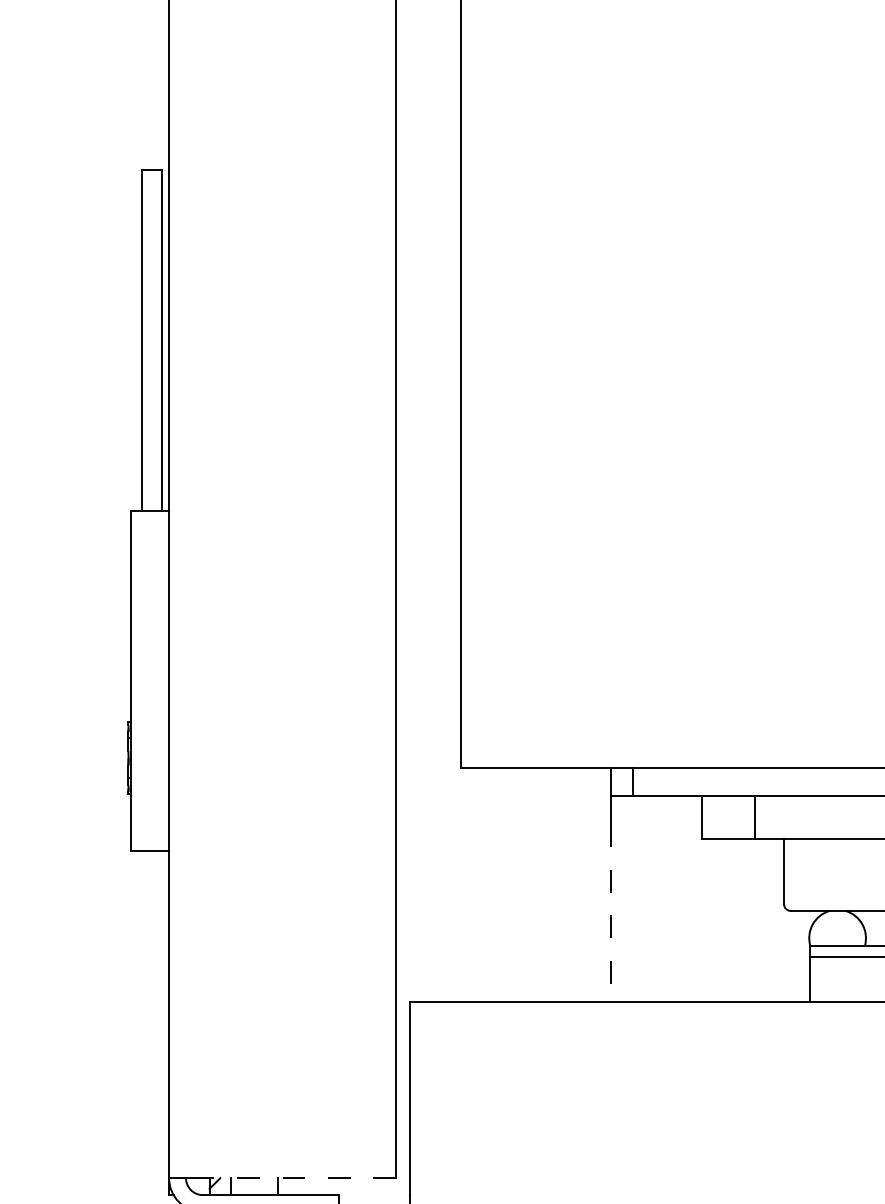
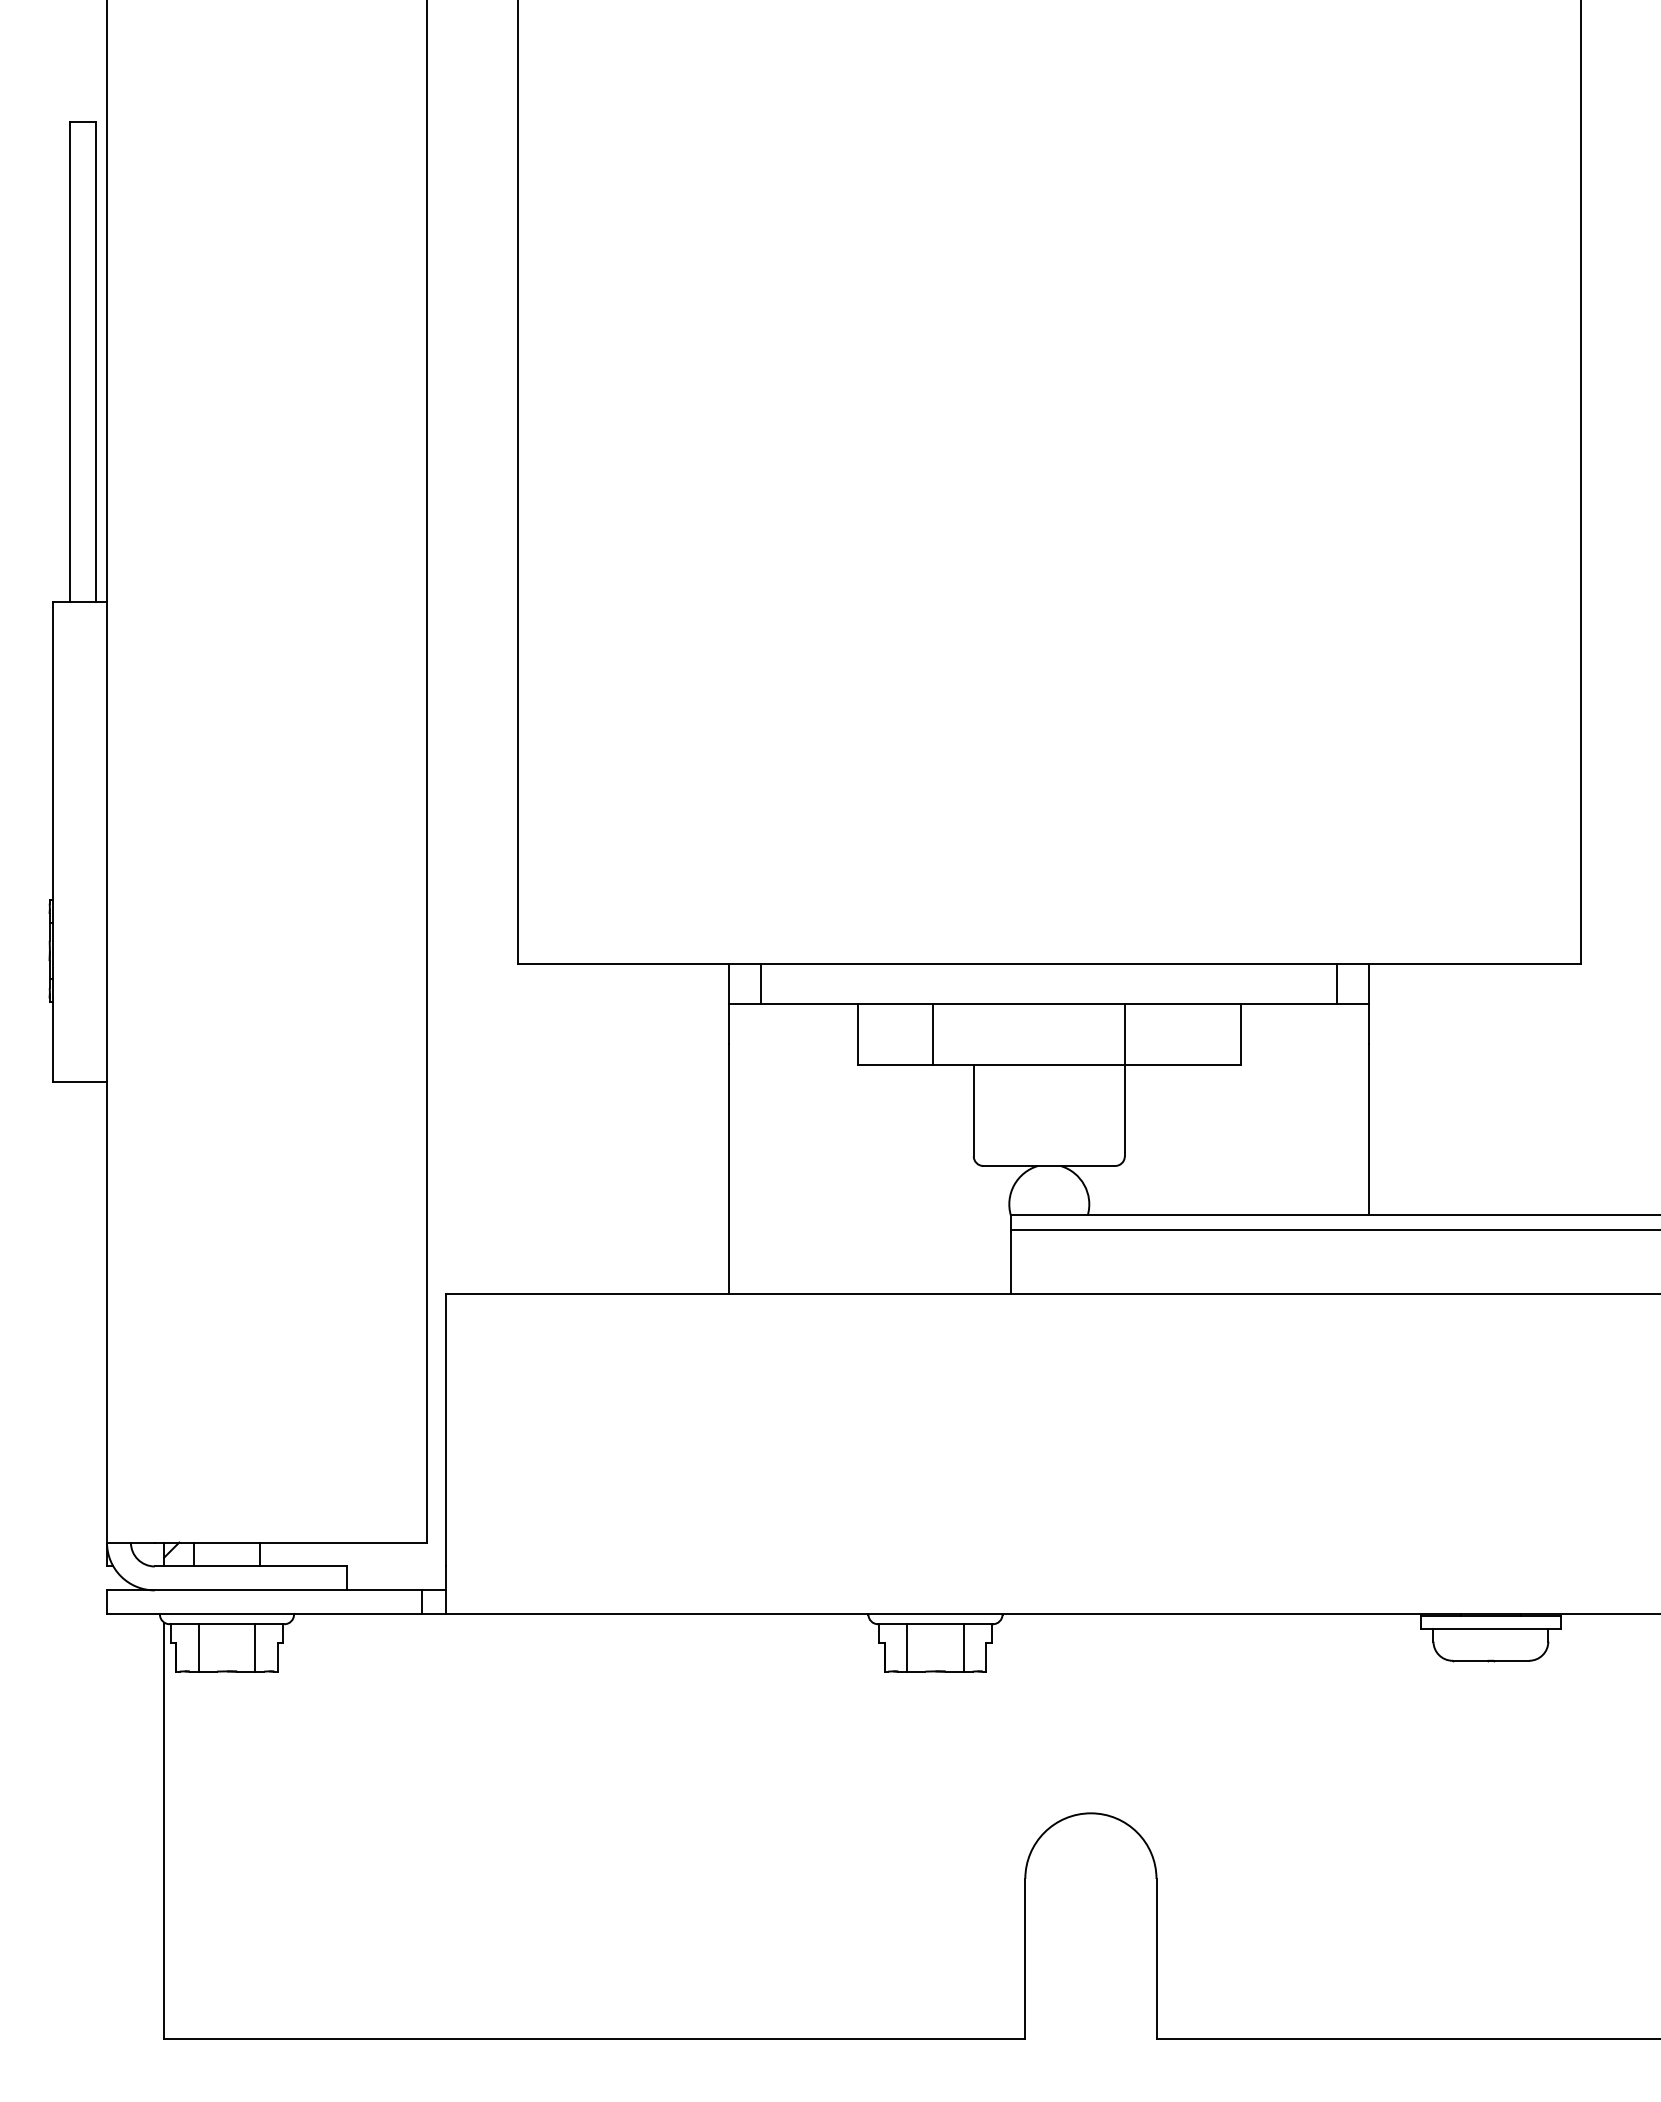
line: (610, 913) -> (729, 1169), dashed -> solid
line: (299, 1178) -> (290, 1542), dashed -> solid

